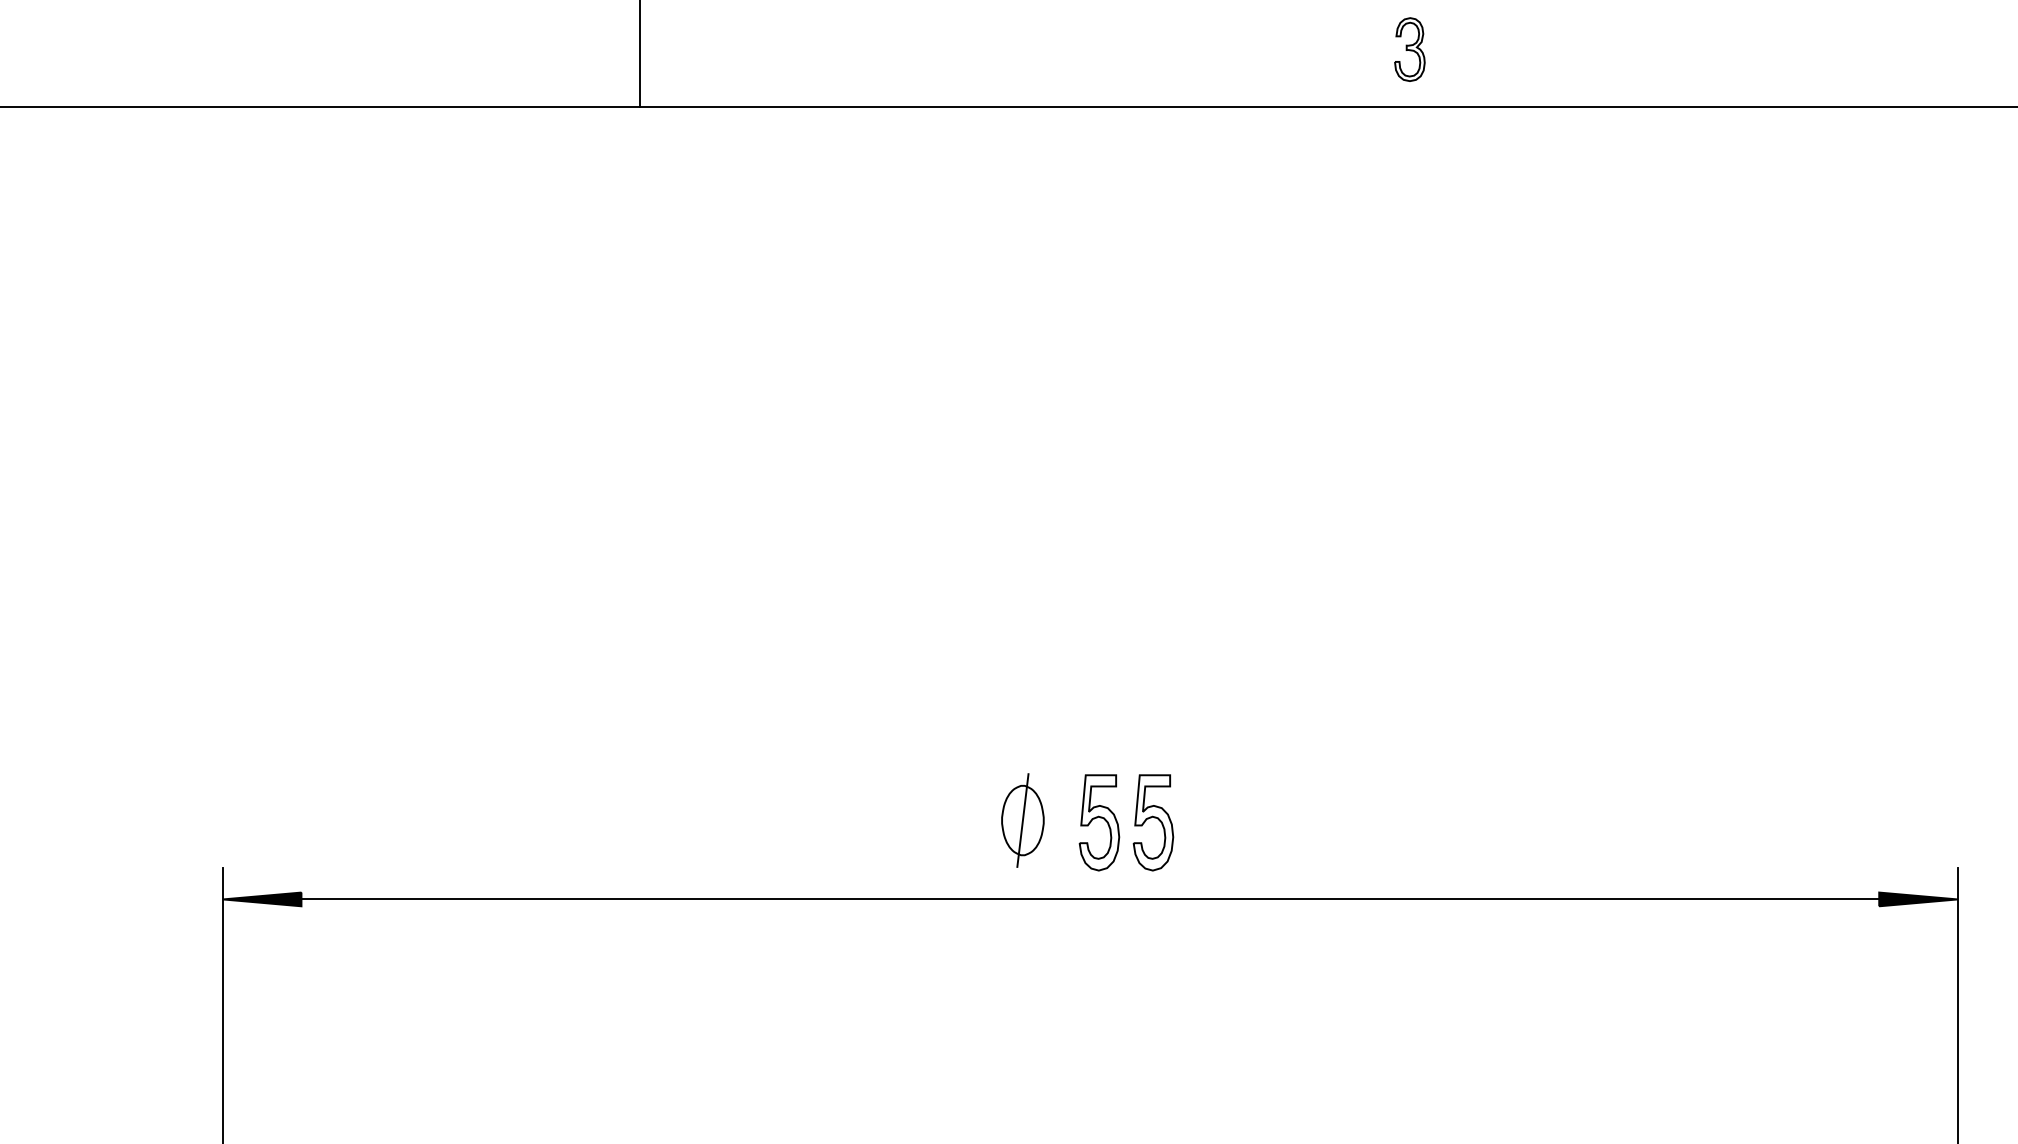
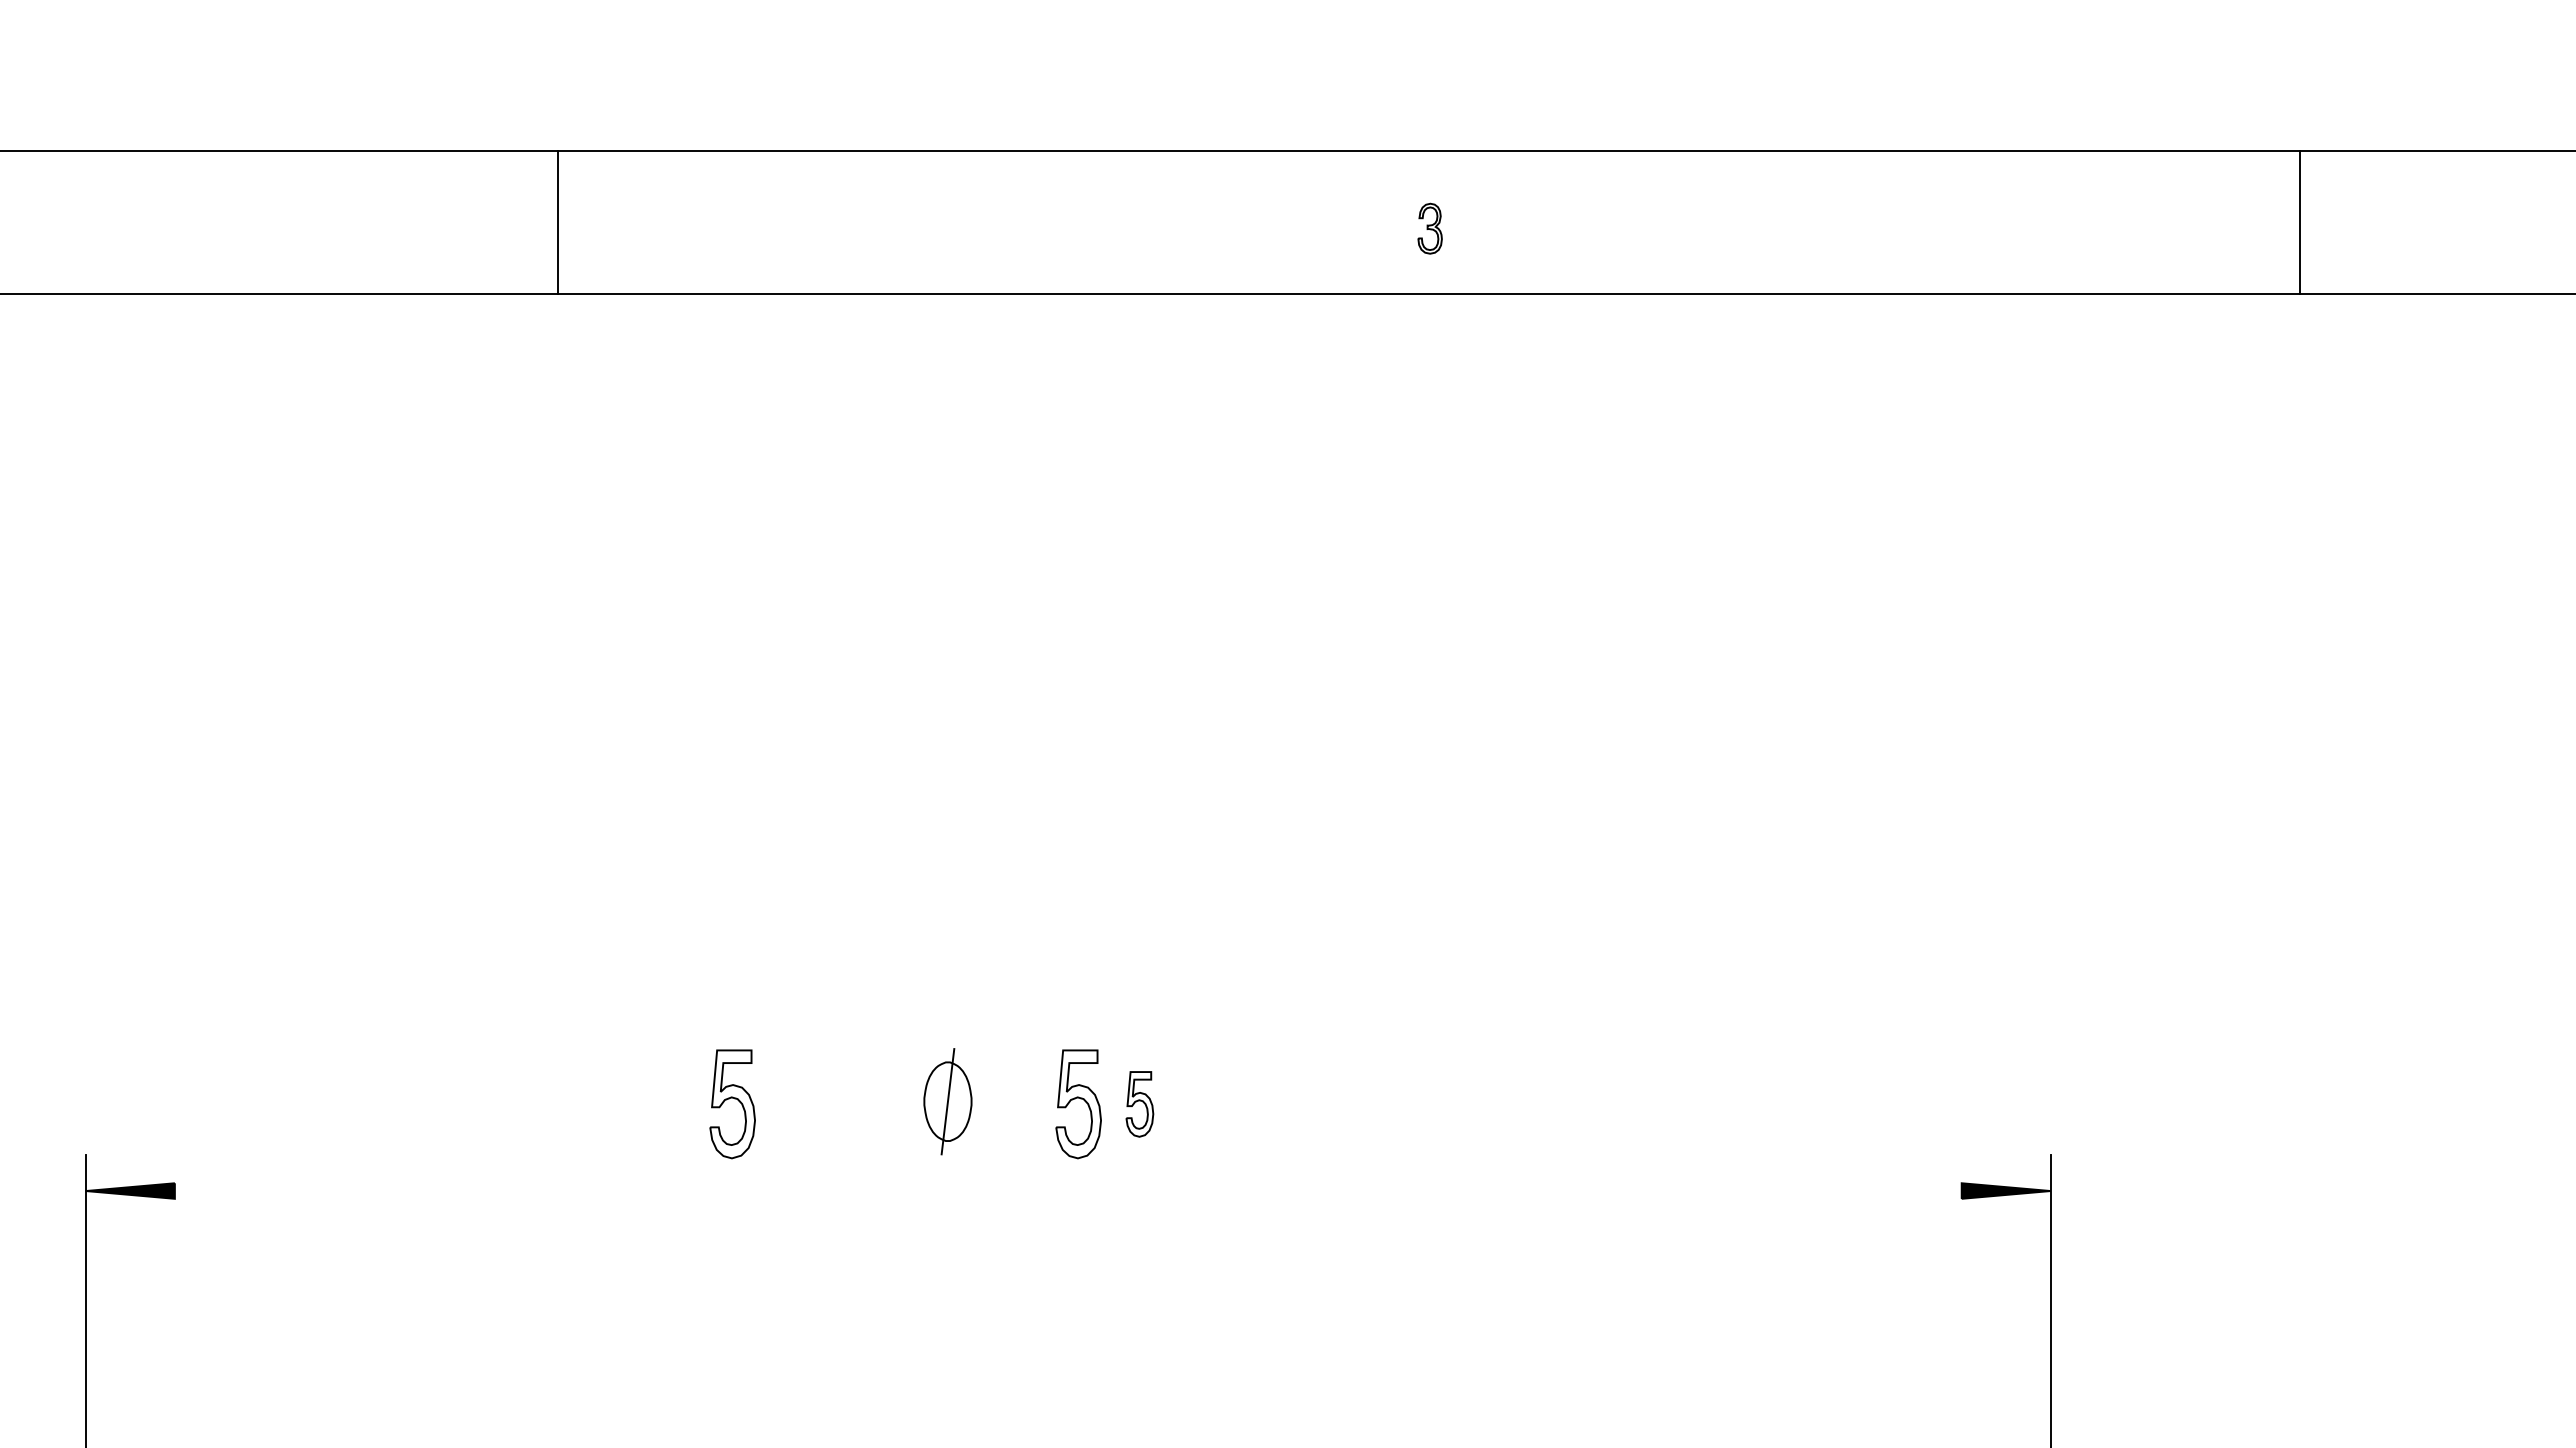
part: (1409, 49) -> (1429, 228), size x0.7
part: (1022, 820) -> (947, 1101), moved
part: (793, 823) -> (732, 1104), added
part: (1153, 823) -> (1139, 1104), size x0.6
line: (1089, 899) -> (1067, 1191), removed

